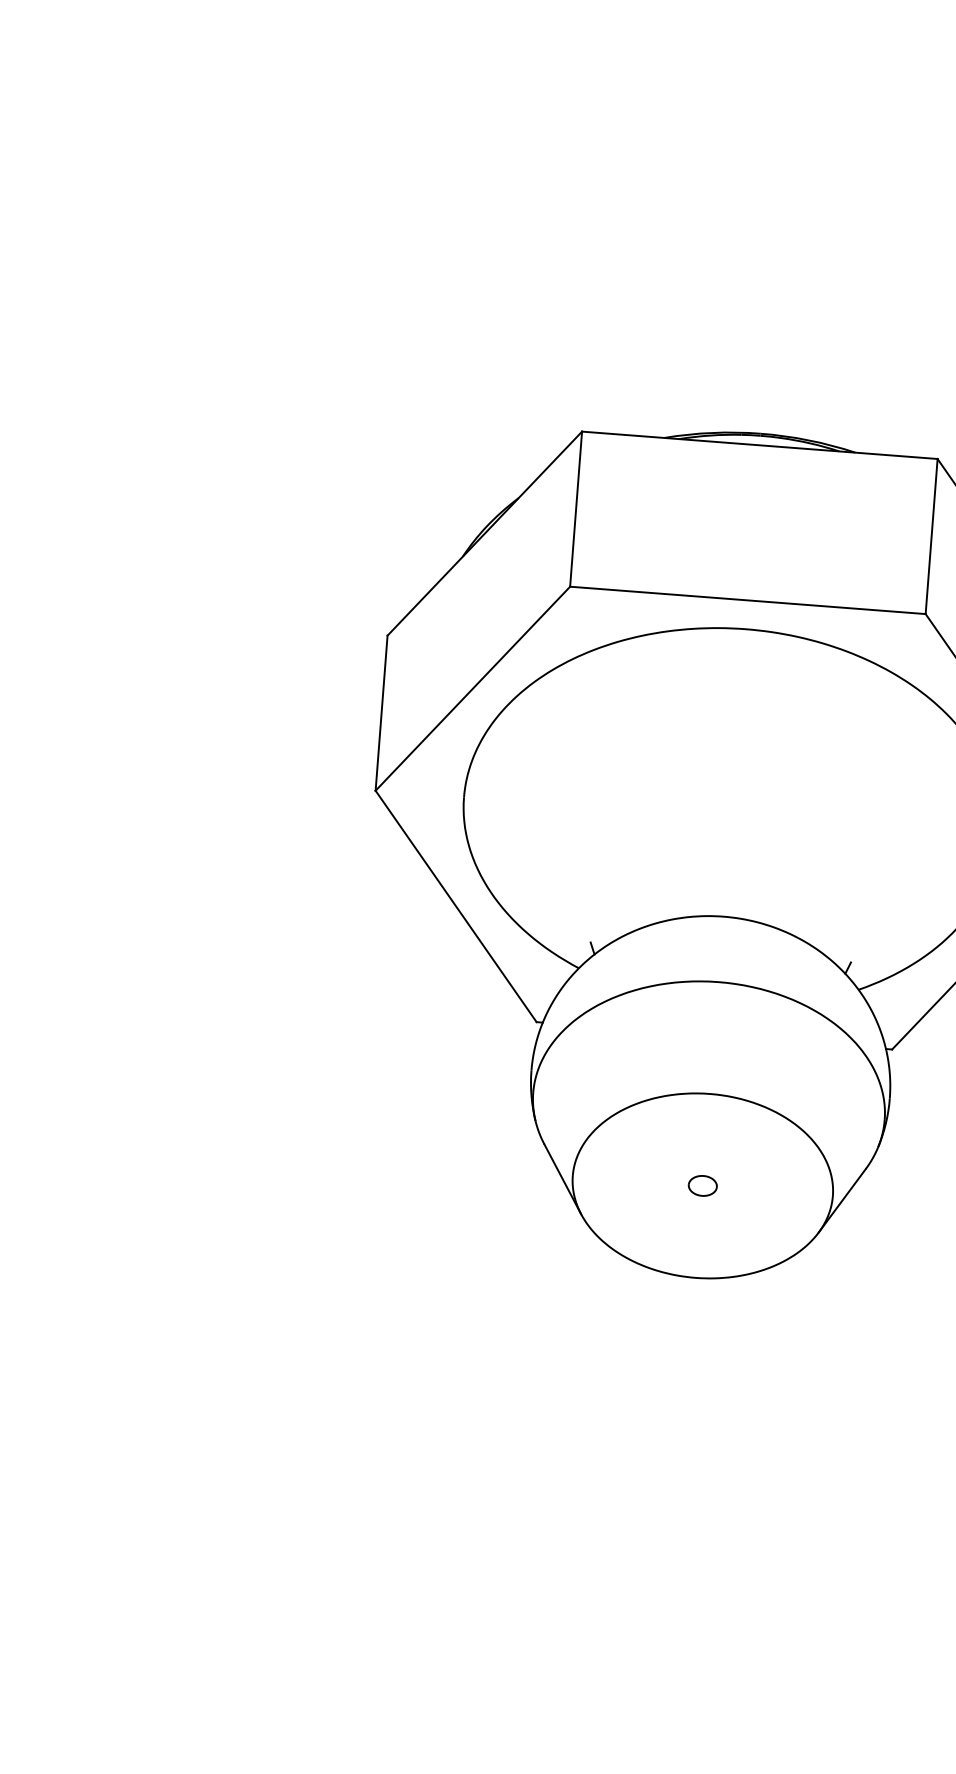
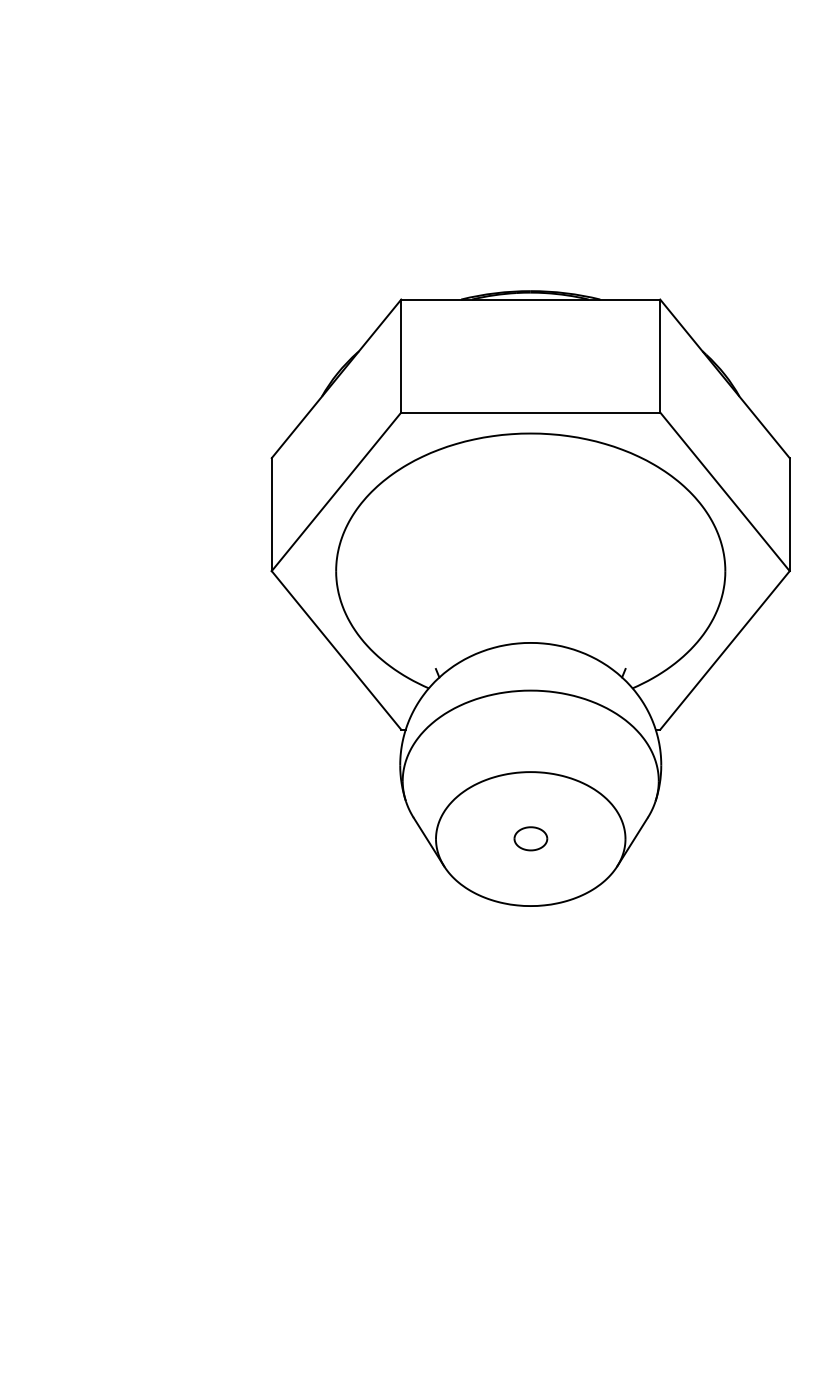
part: (702, 1186) -> (530, 839), size x1.6

